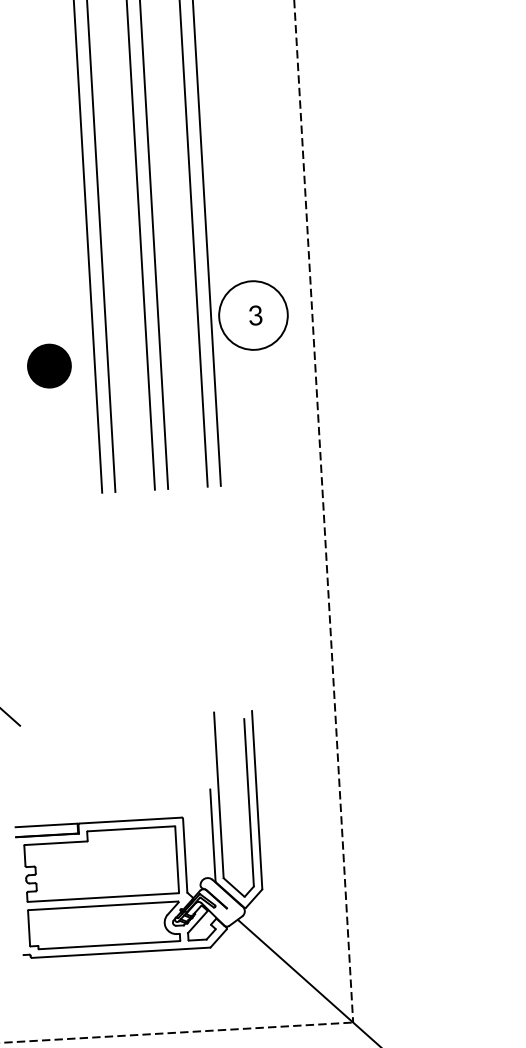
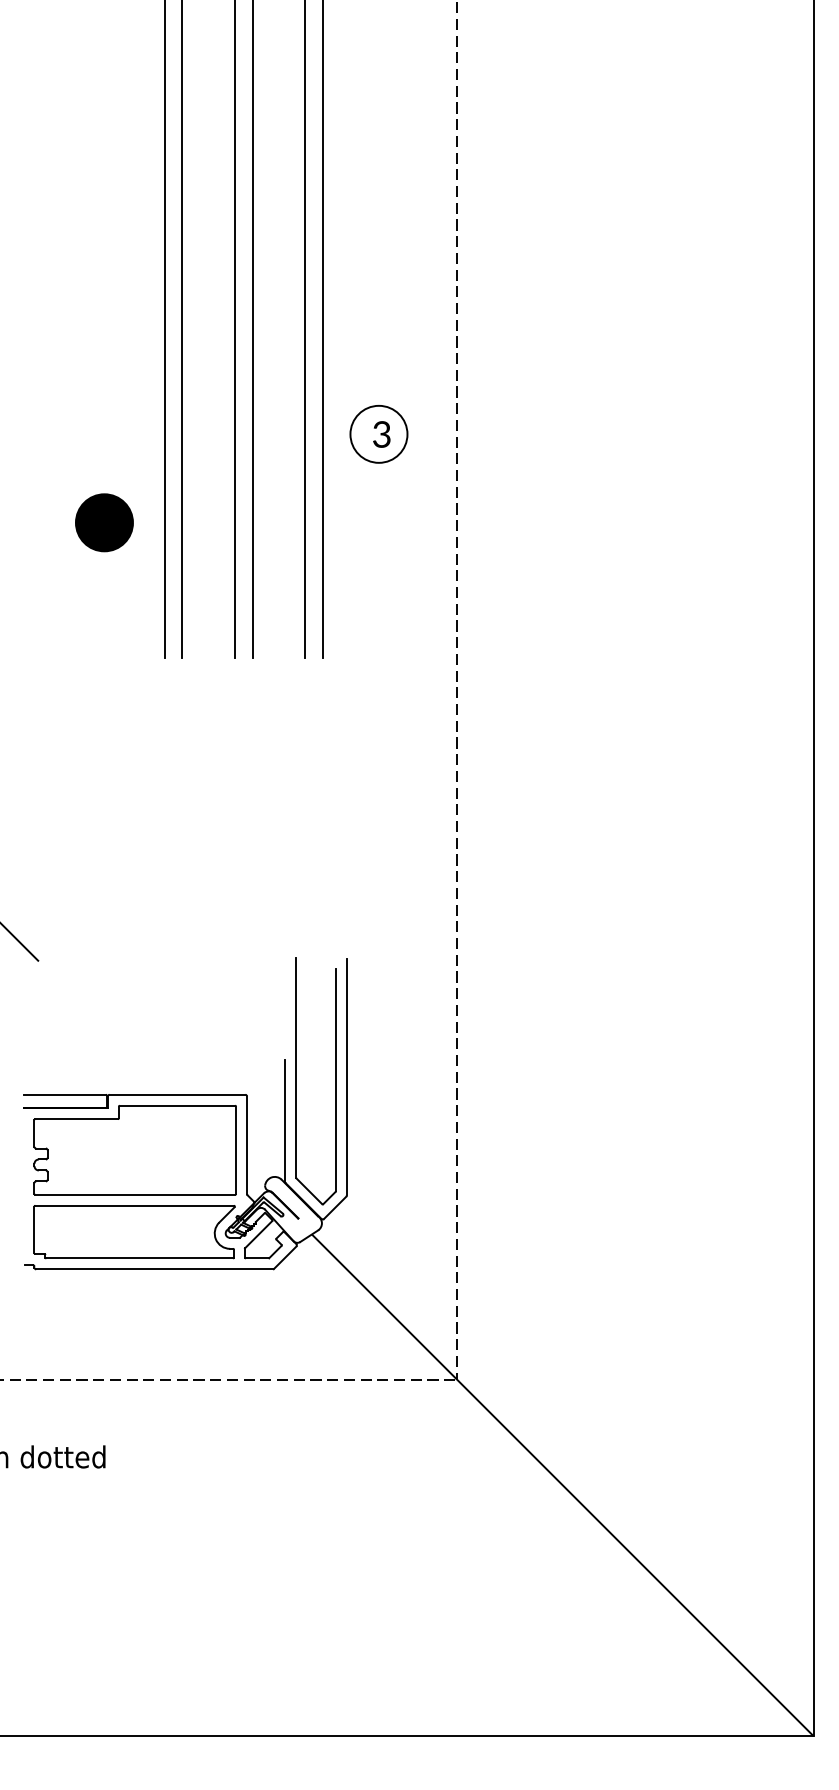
circle: (253, 314) -> (378, 433), size x0.62
part: (49, 365) -> (104, 522), moved

